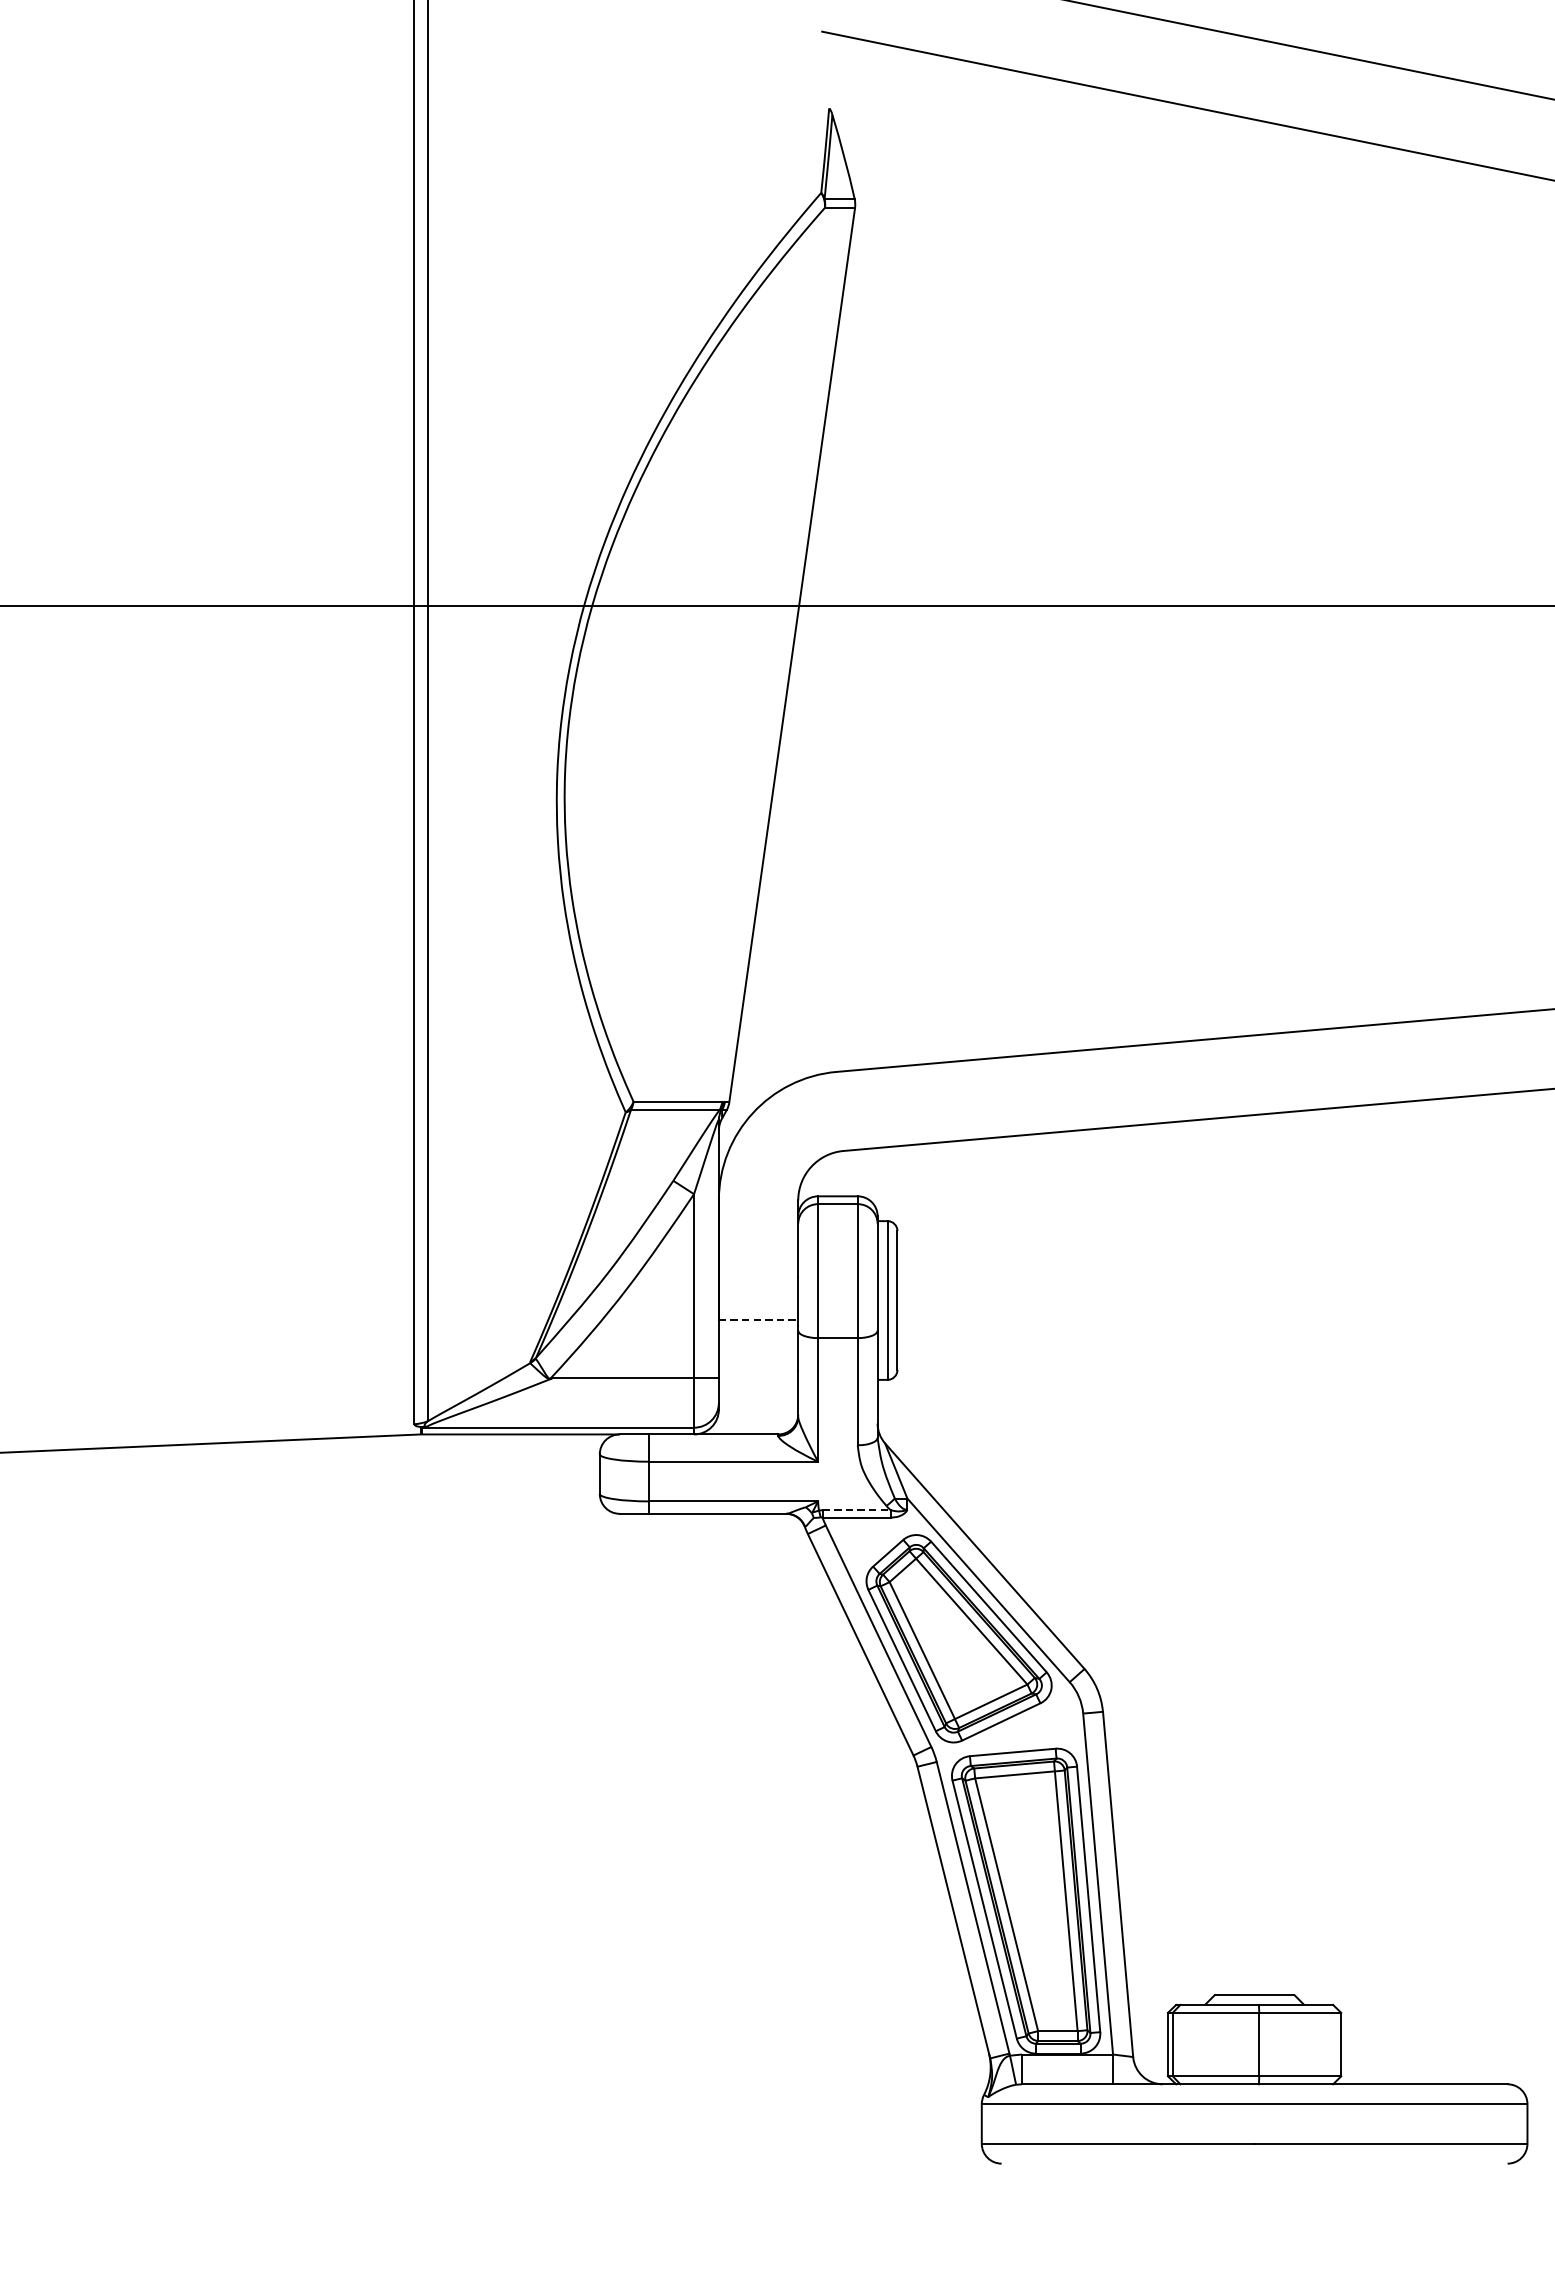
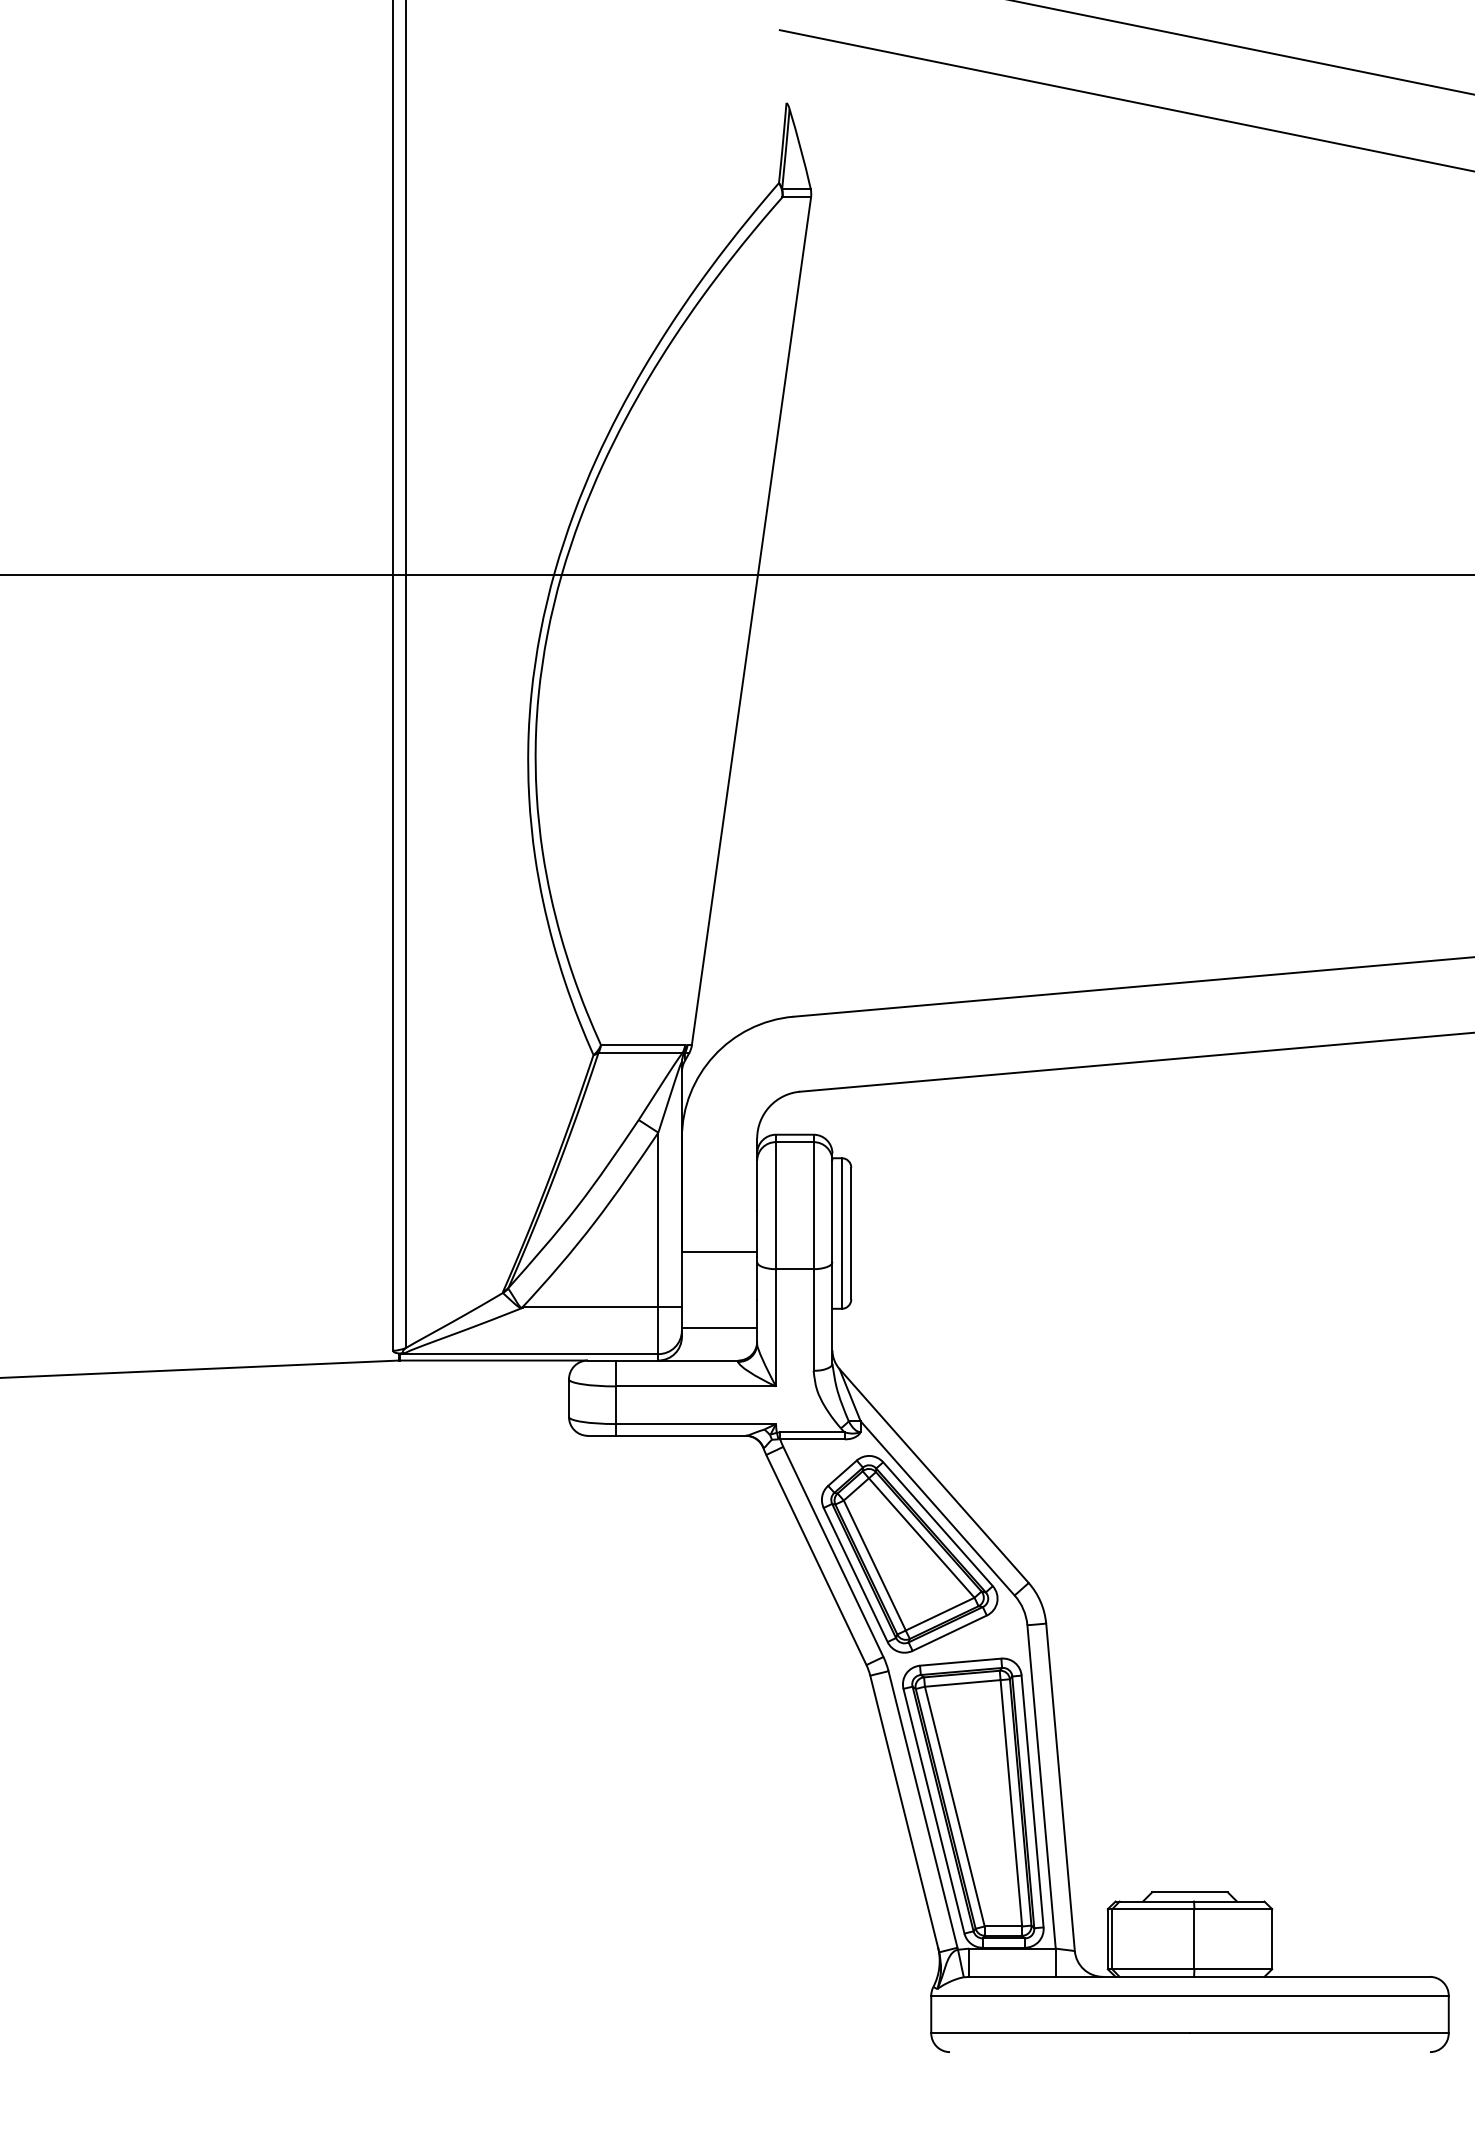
line: (758, 1320) -> (719, 1252), dashed -> solid
line: (758, 1399) -> (719, 1327), added
line: (857, 1510) -> (813, 1432), dashed -> solid

